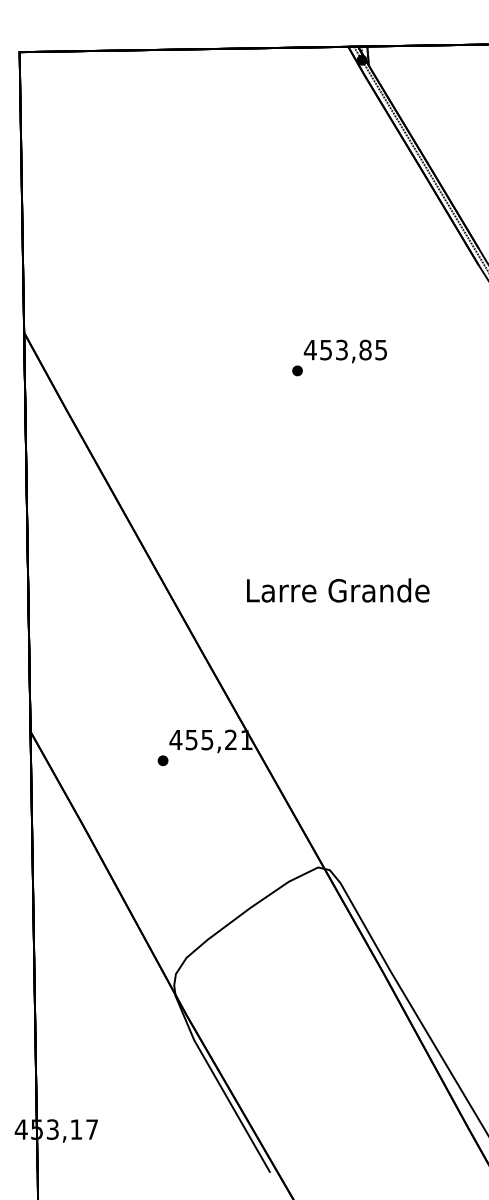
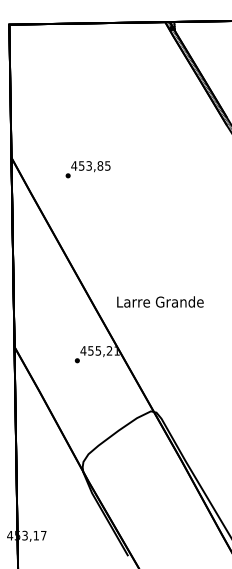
text: (338, 357) -> (87, 169), moved
text: (338, 589) -> (160, 301), moved

